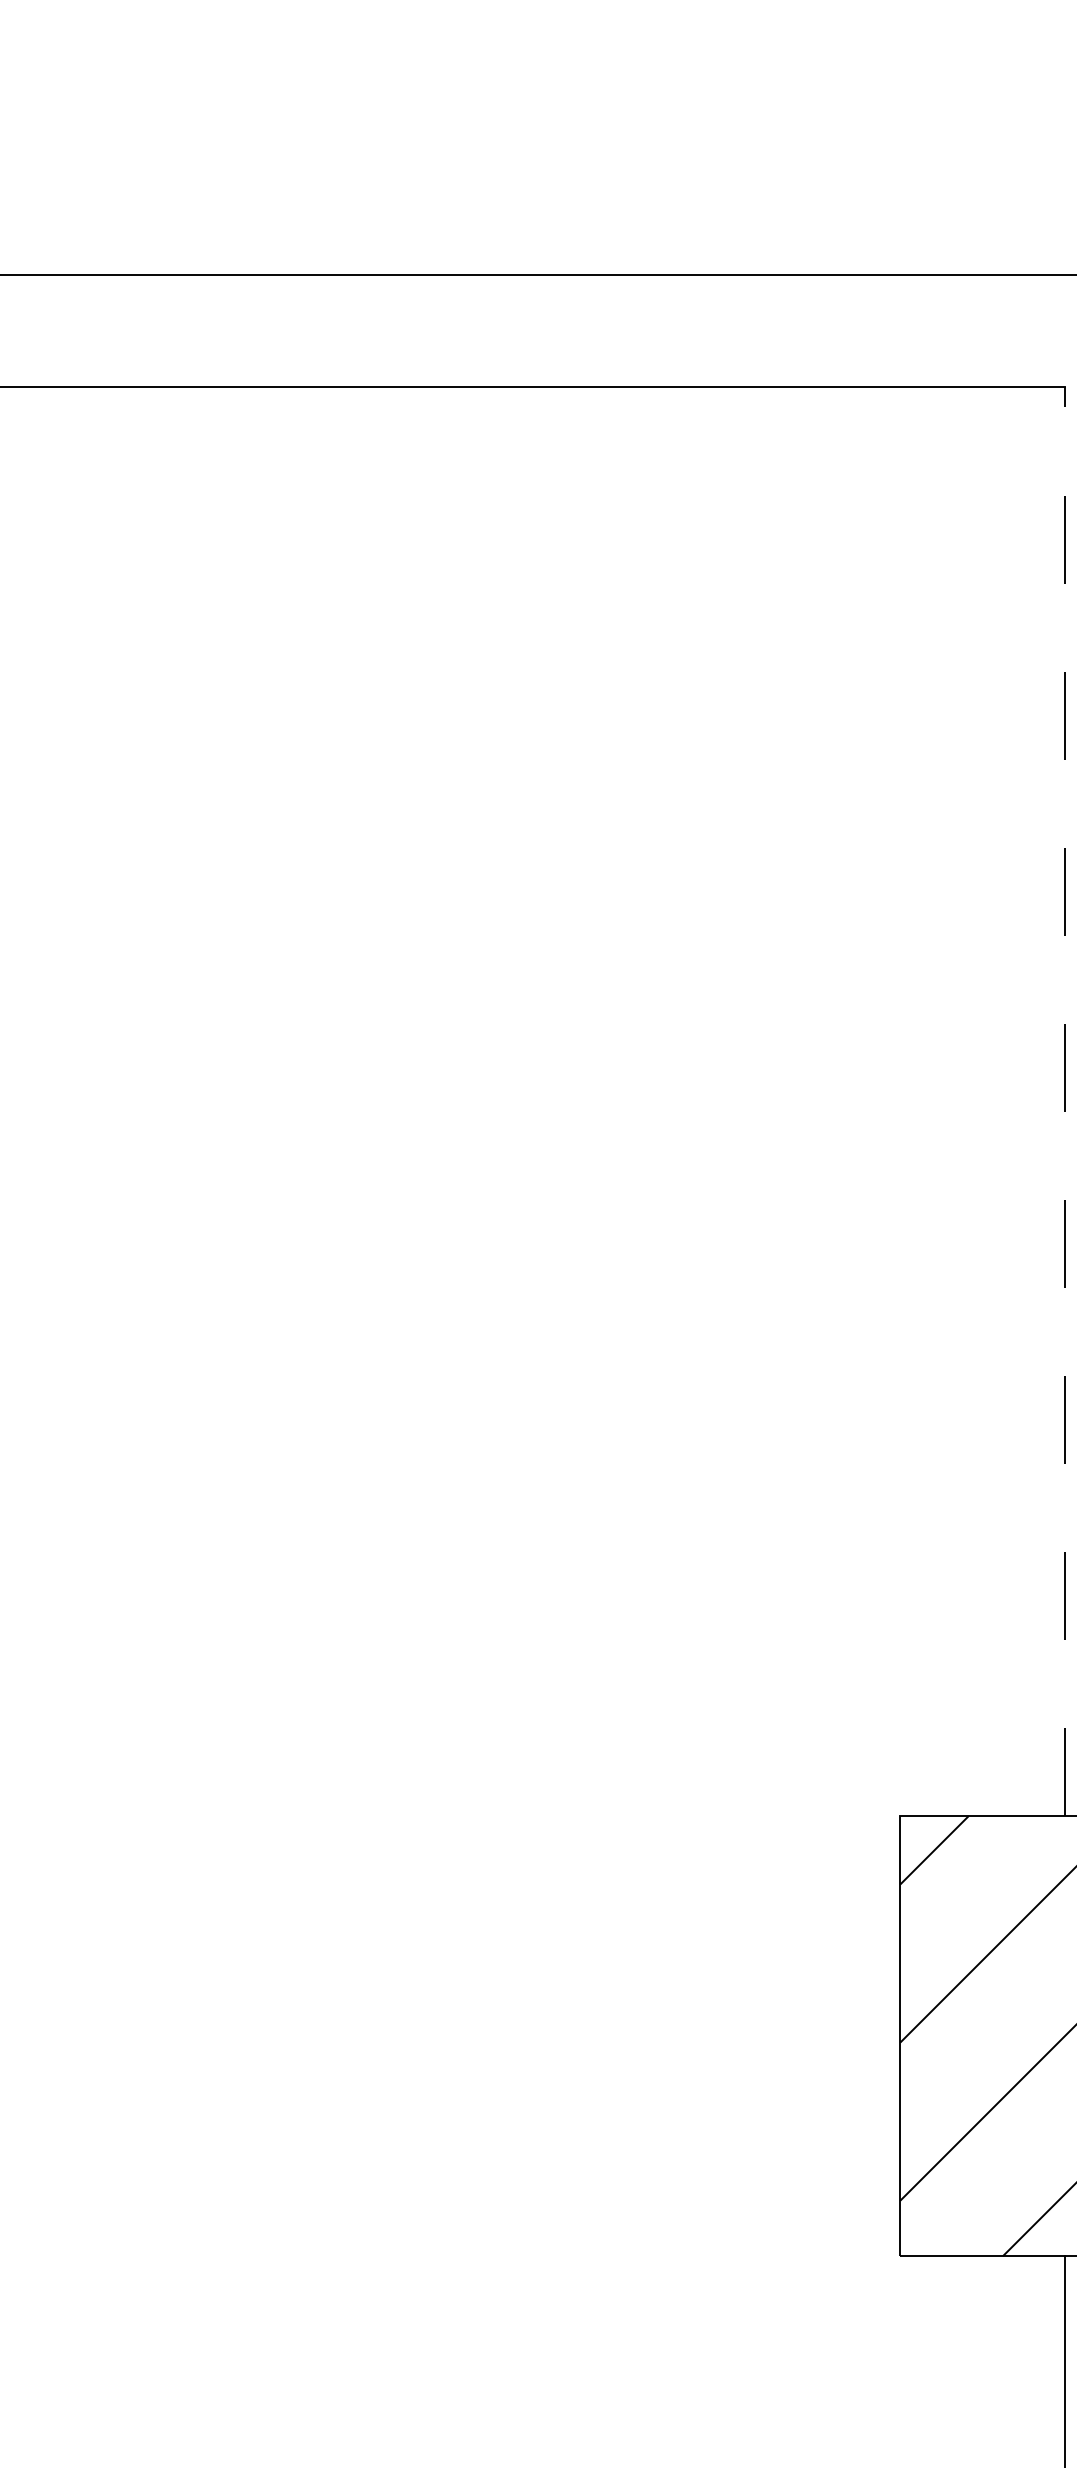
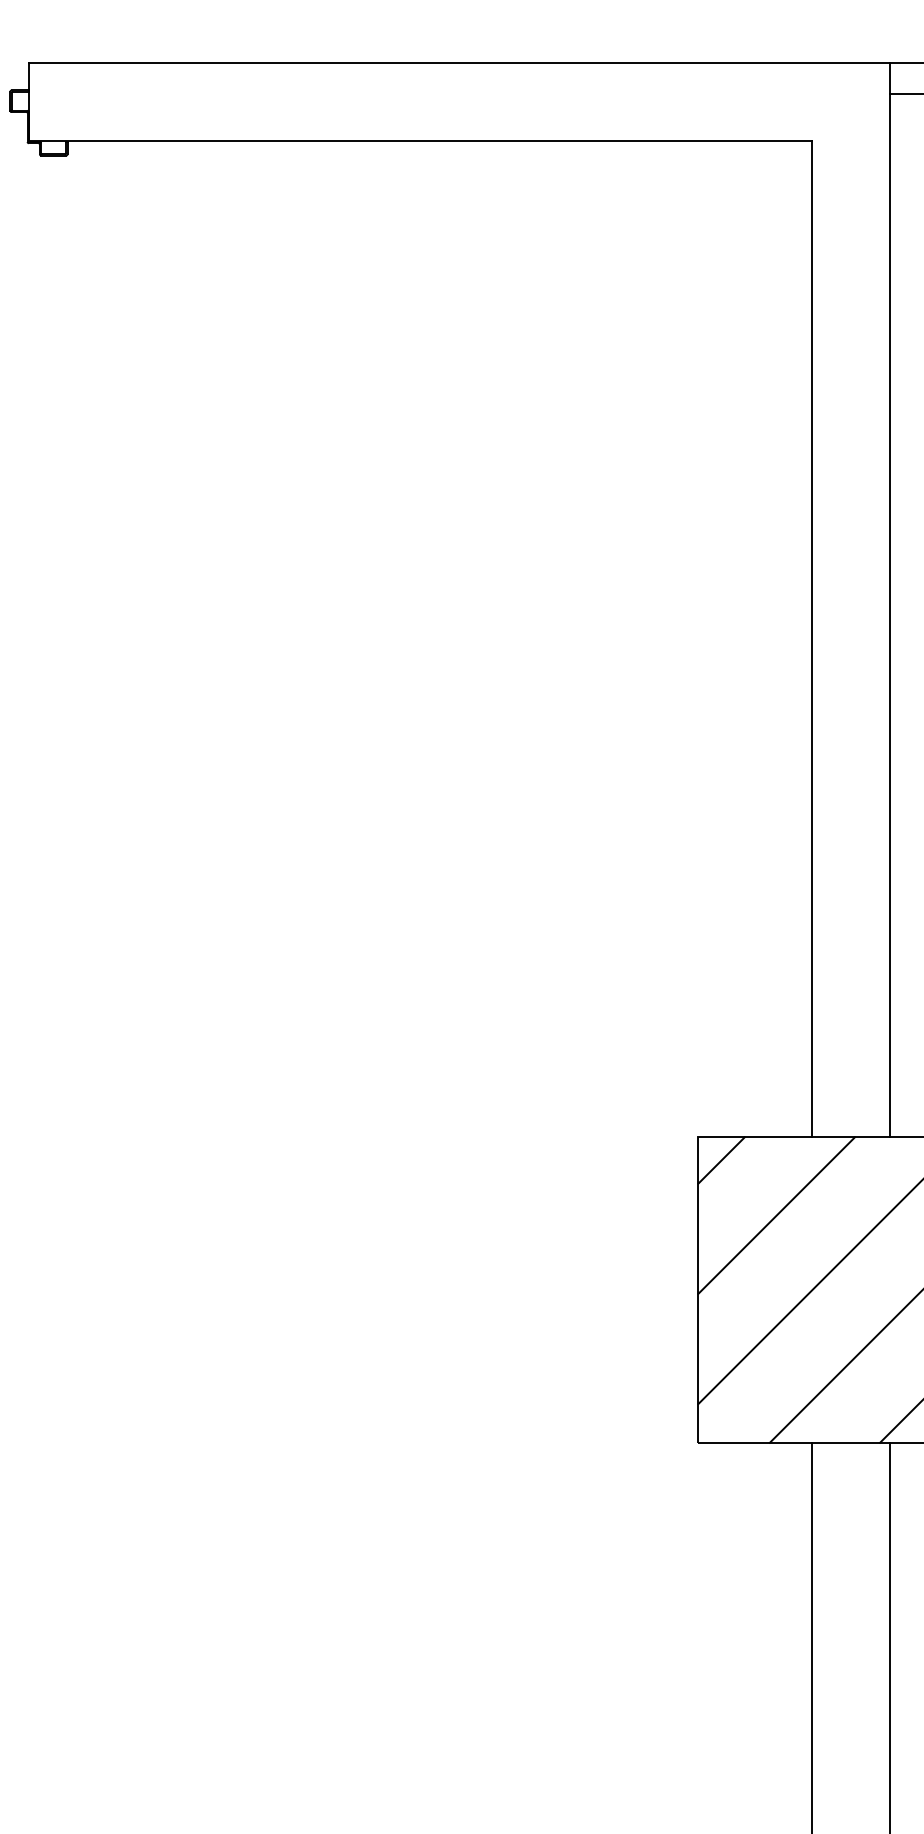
line: (1065, 1101) -> (812, 638), dashed -> solid

